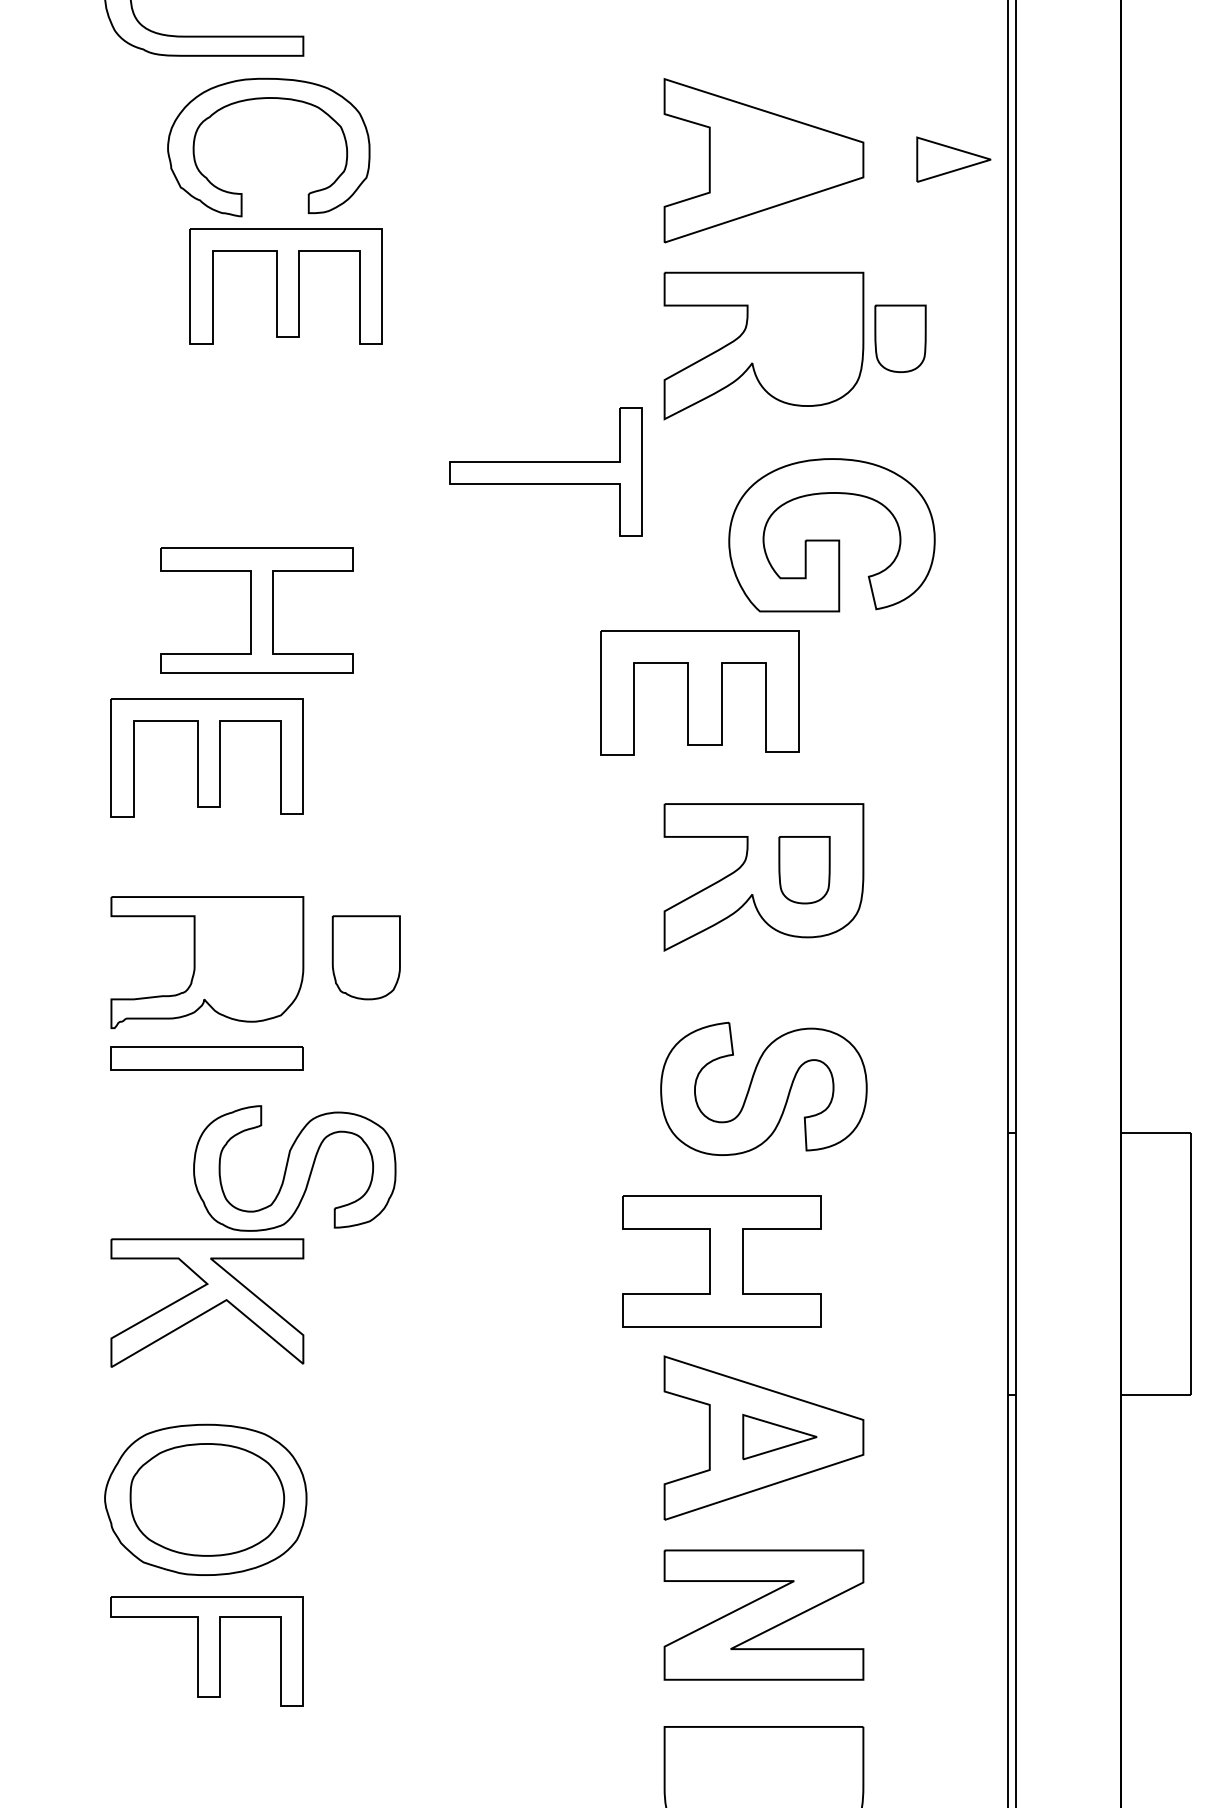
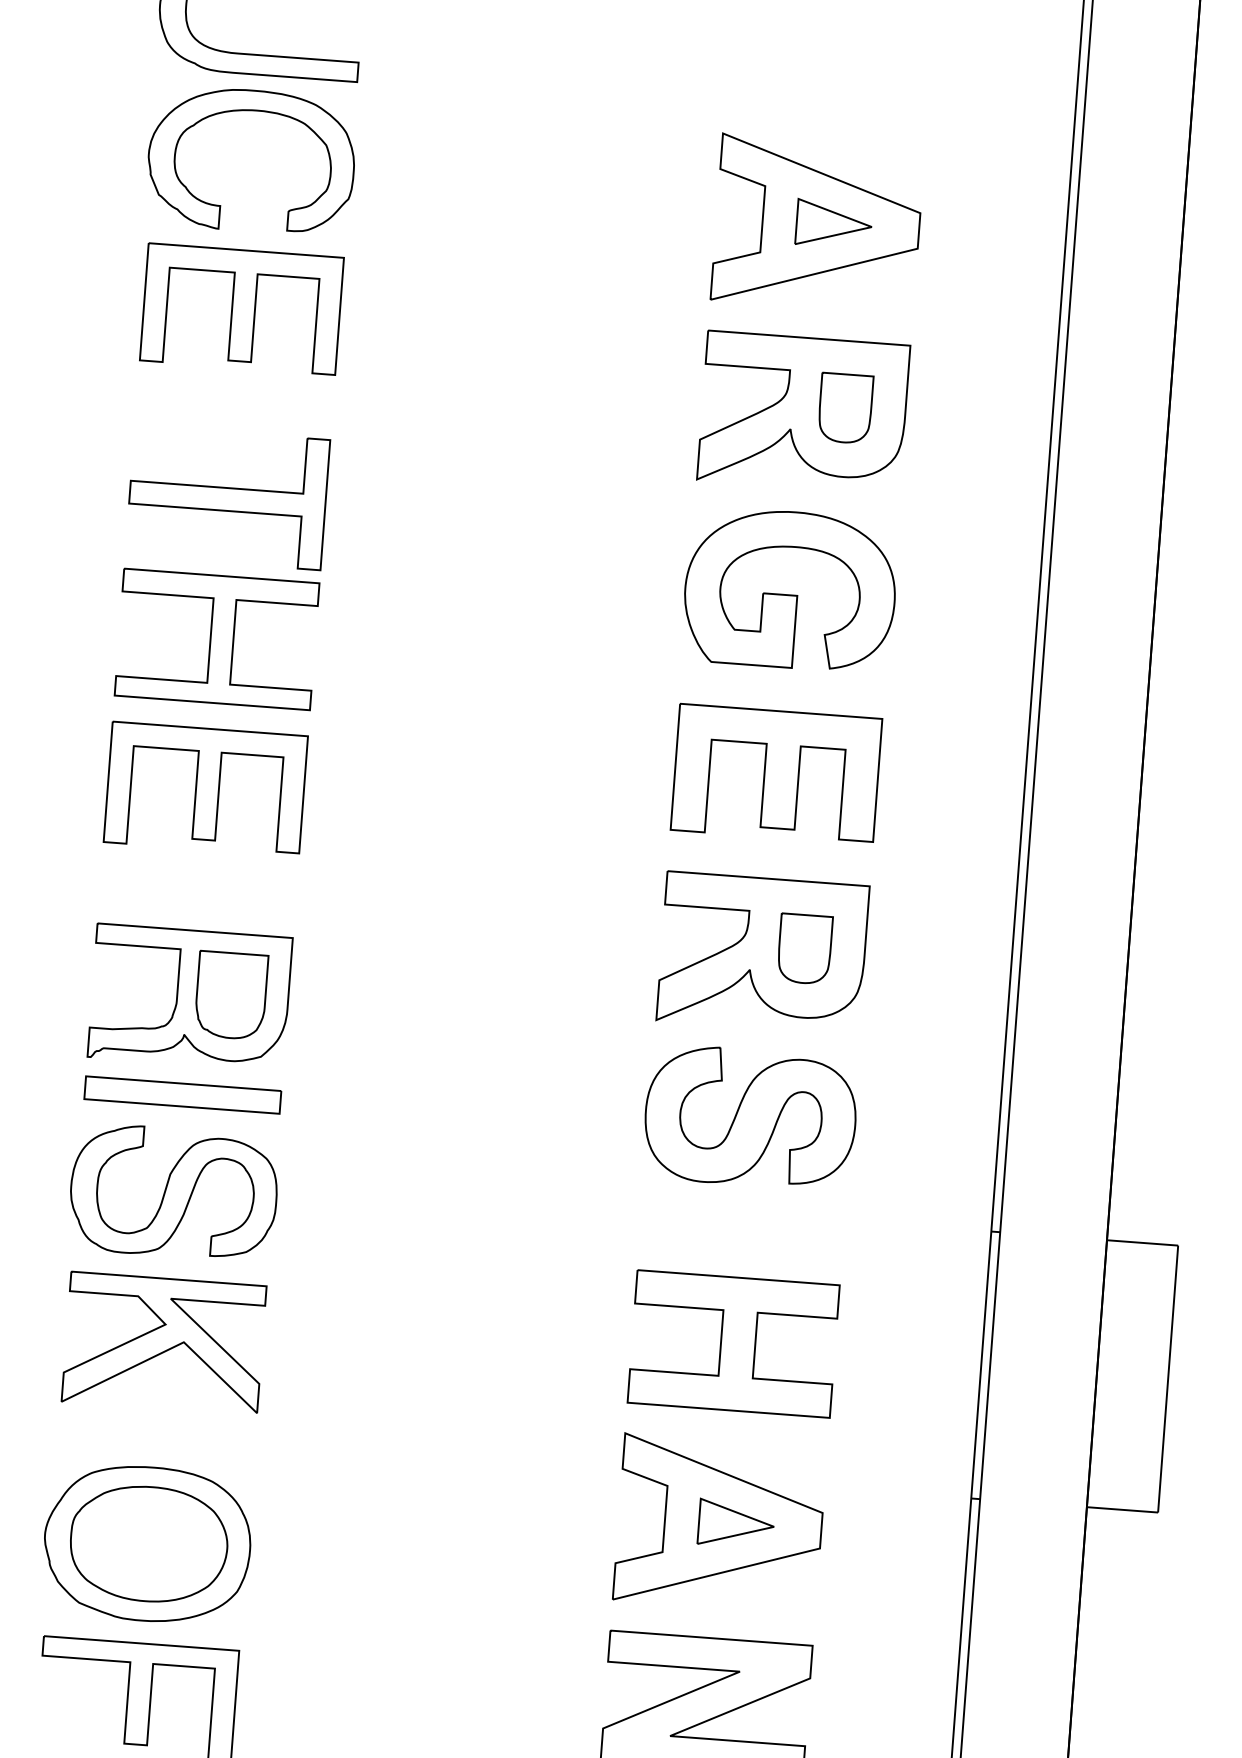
part: (263, 99) -> (249, 111), moved
part: (953, 159) -> (833, 224), moved
part: (285, 286) -> (240, 309), moved
part: (900, 338) -> (845, 408), moved
part: (545, 471) -> (226, 497), moved
part: (831, 535) -> (789, 590), moved
part: (256, 610) -> (216, 639), moved
part: (699, 692) -> (776, 774), moved
part: (365, 957) -> (230, 995), moved
part: (763, 1088) -> (750, 1117), moved
part: (294, 1168) -> (173, 1192), moved
part: (721, 1261) -> (733, 1344), moved

